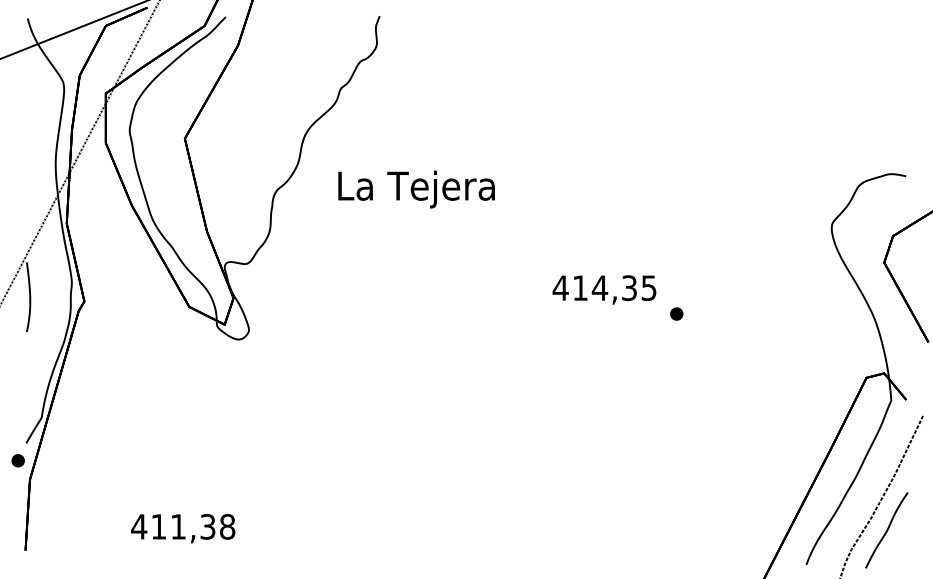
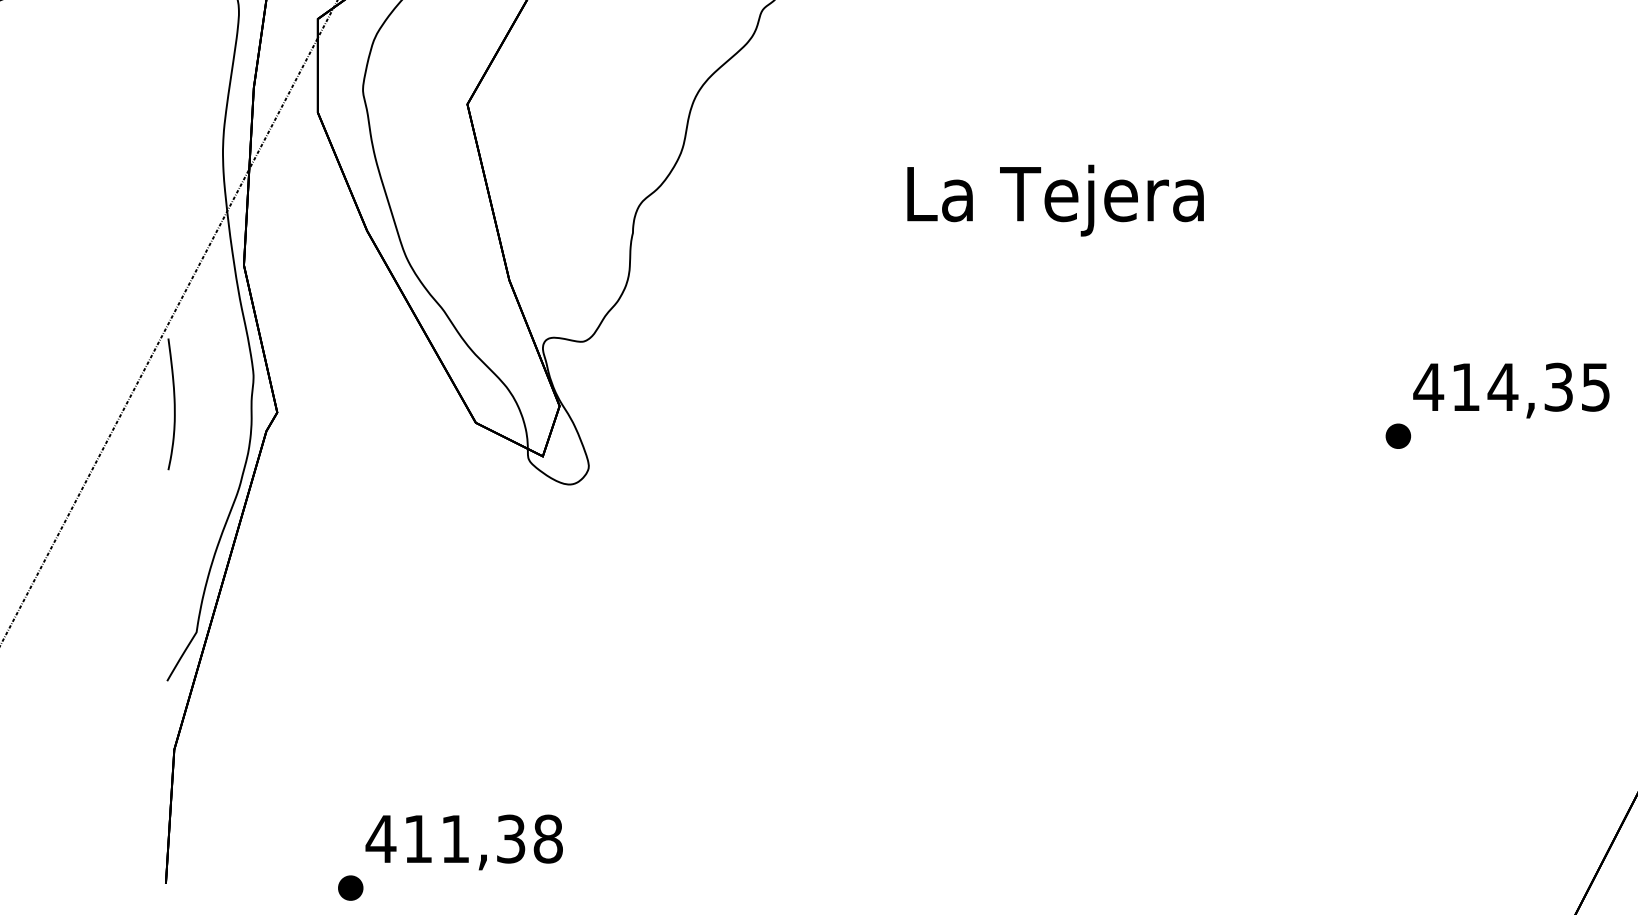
text: (416, 189) -> (1055, 200), moved
text: (604, 289) -> (1511, 389), moved
part: (17, 460) -> (349, 887), moved

